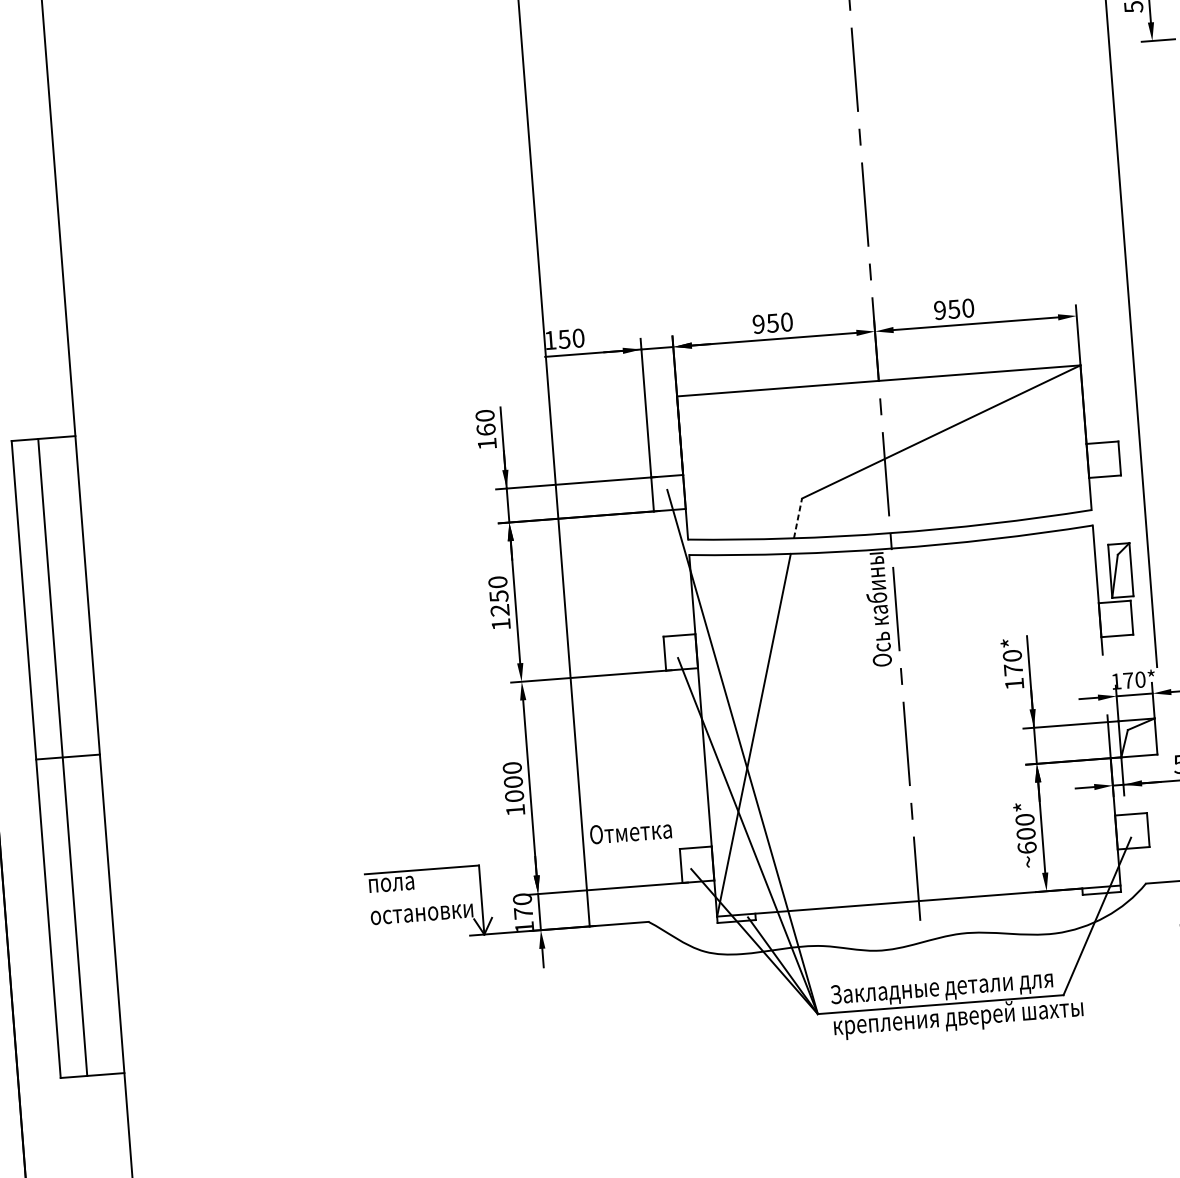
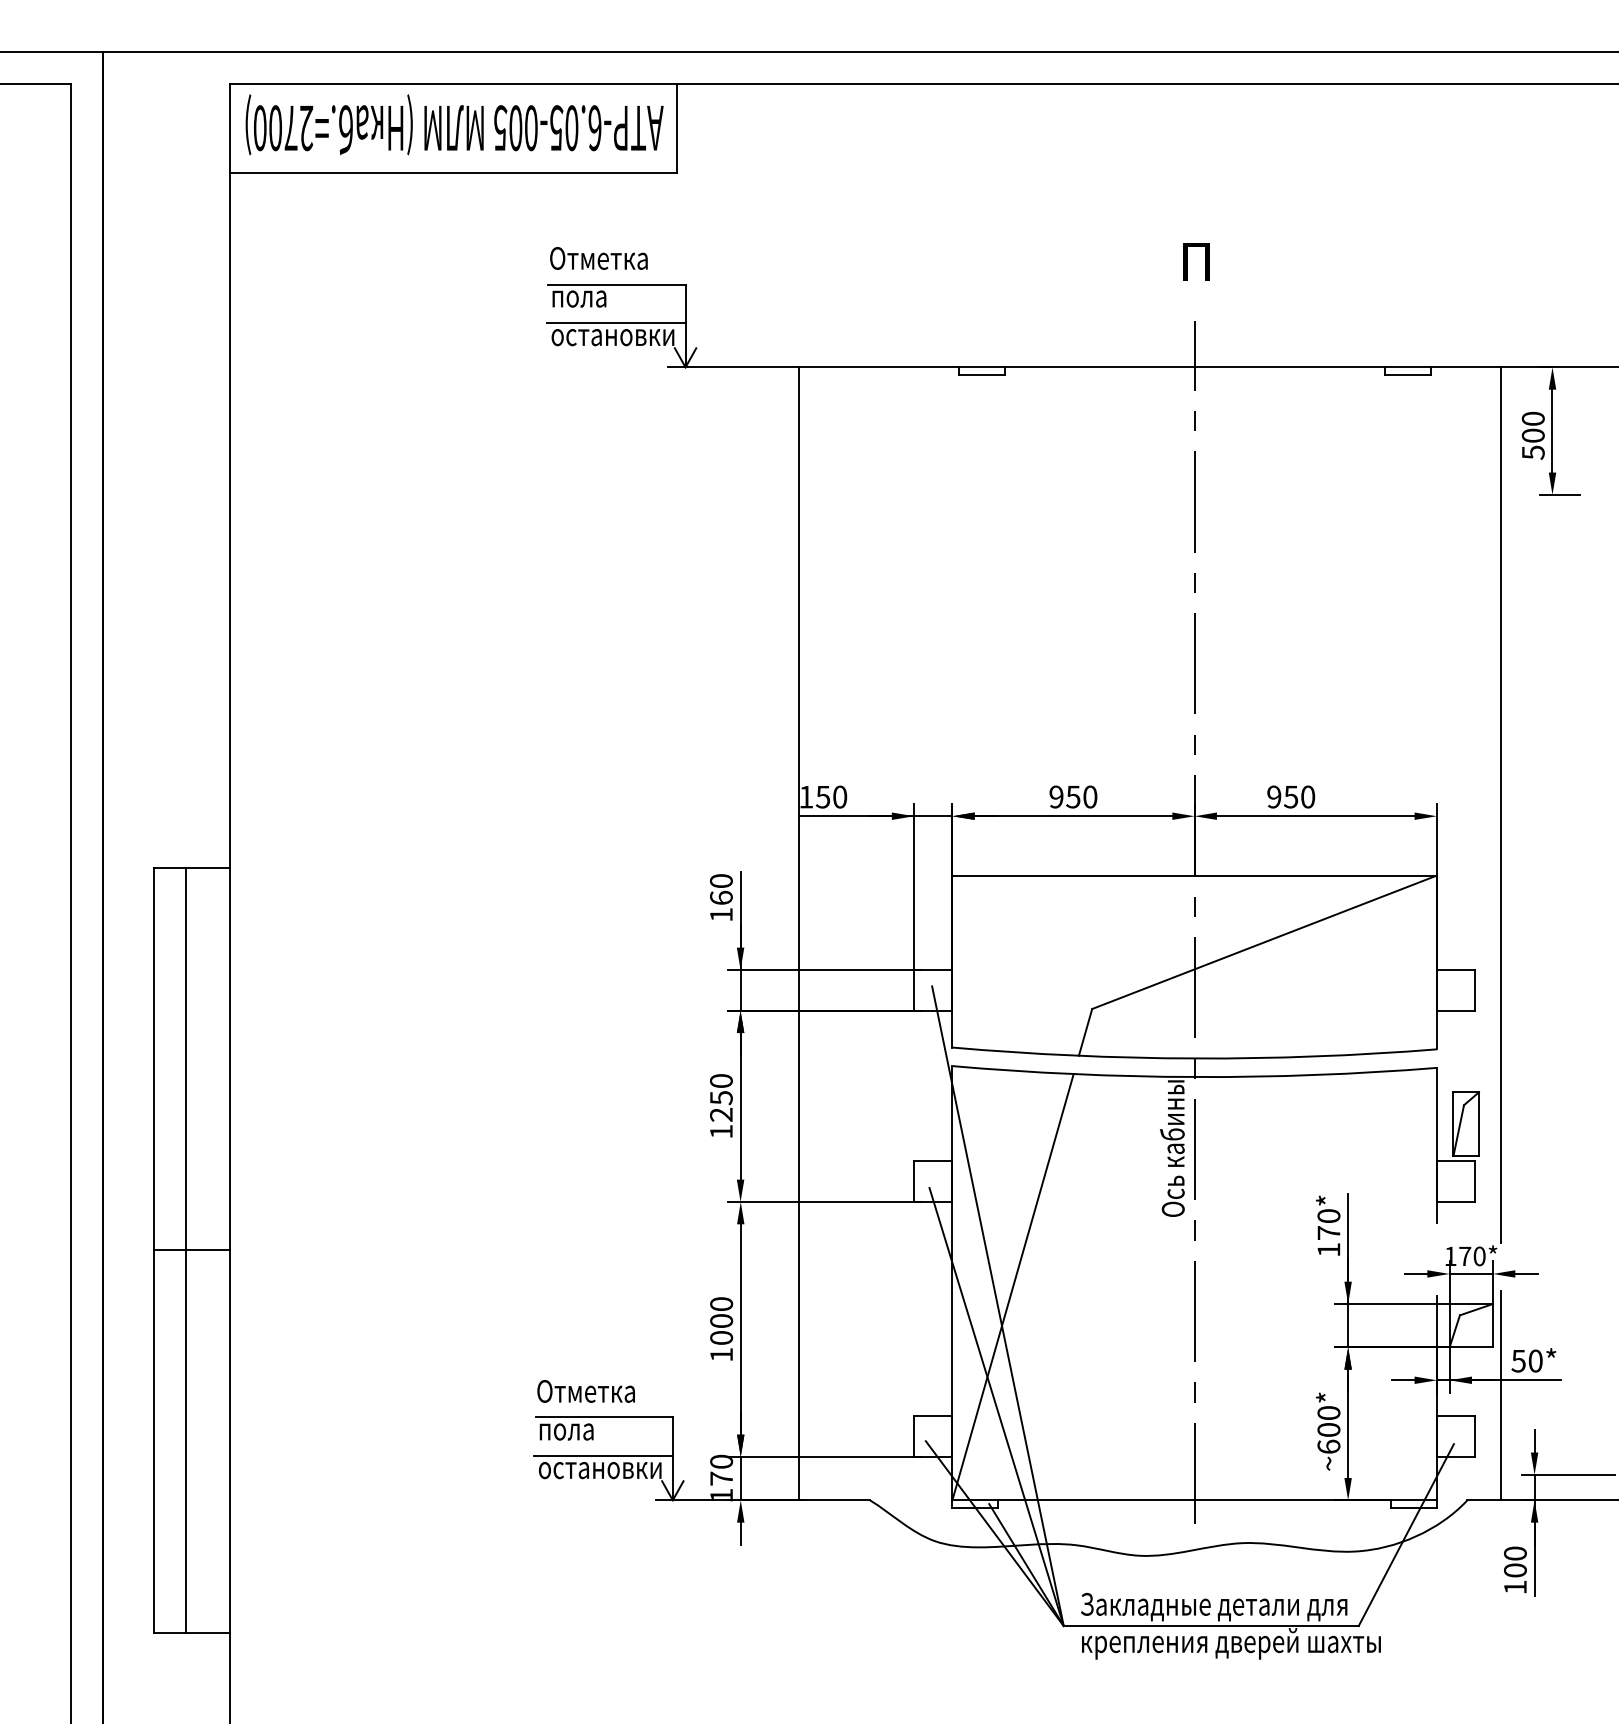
line: (797, 517) -> (1085, 1031), dashed -> solid
line: (1166, 794) -> (1500, 1395), added
text: (630, 832) -> (585, 1391), moved
line: (423, 901) -> (603, 1455), added

